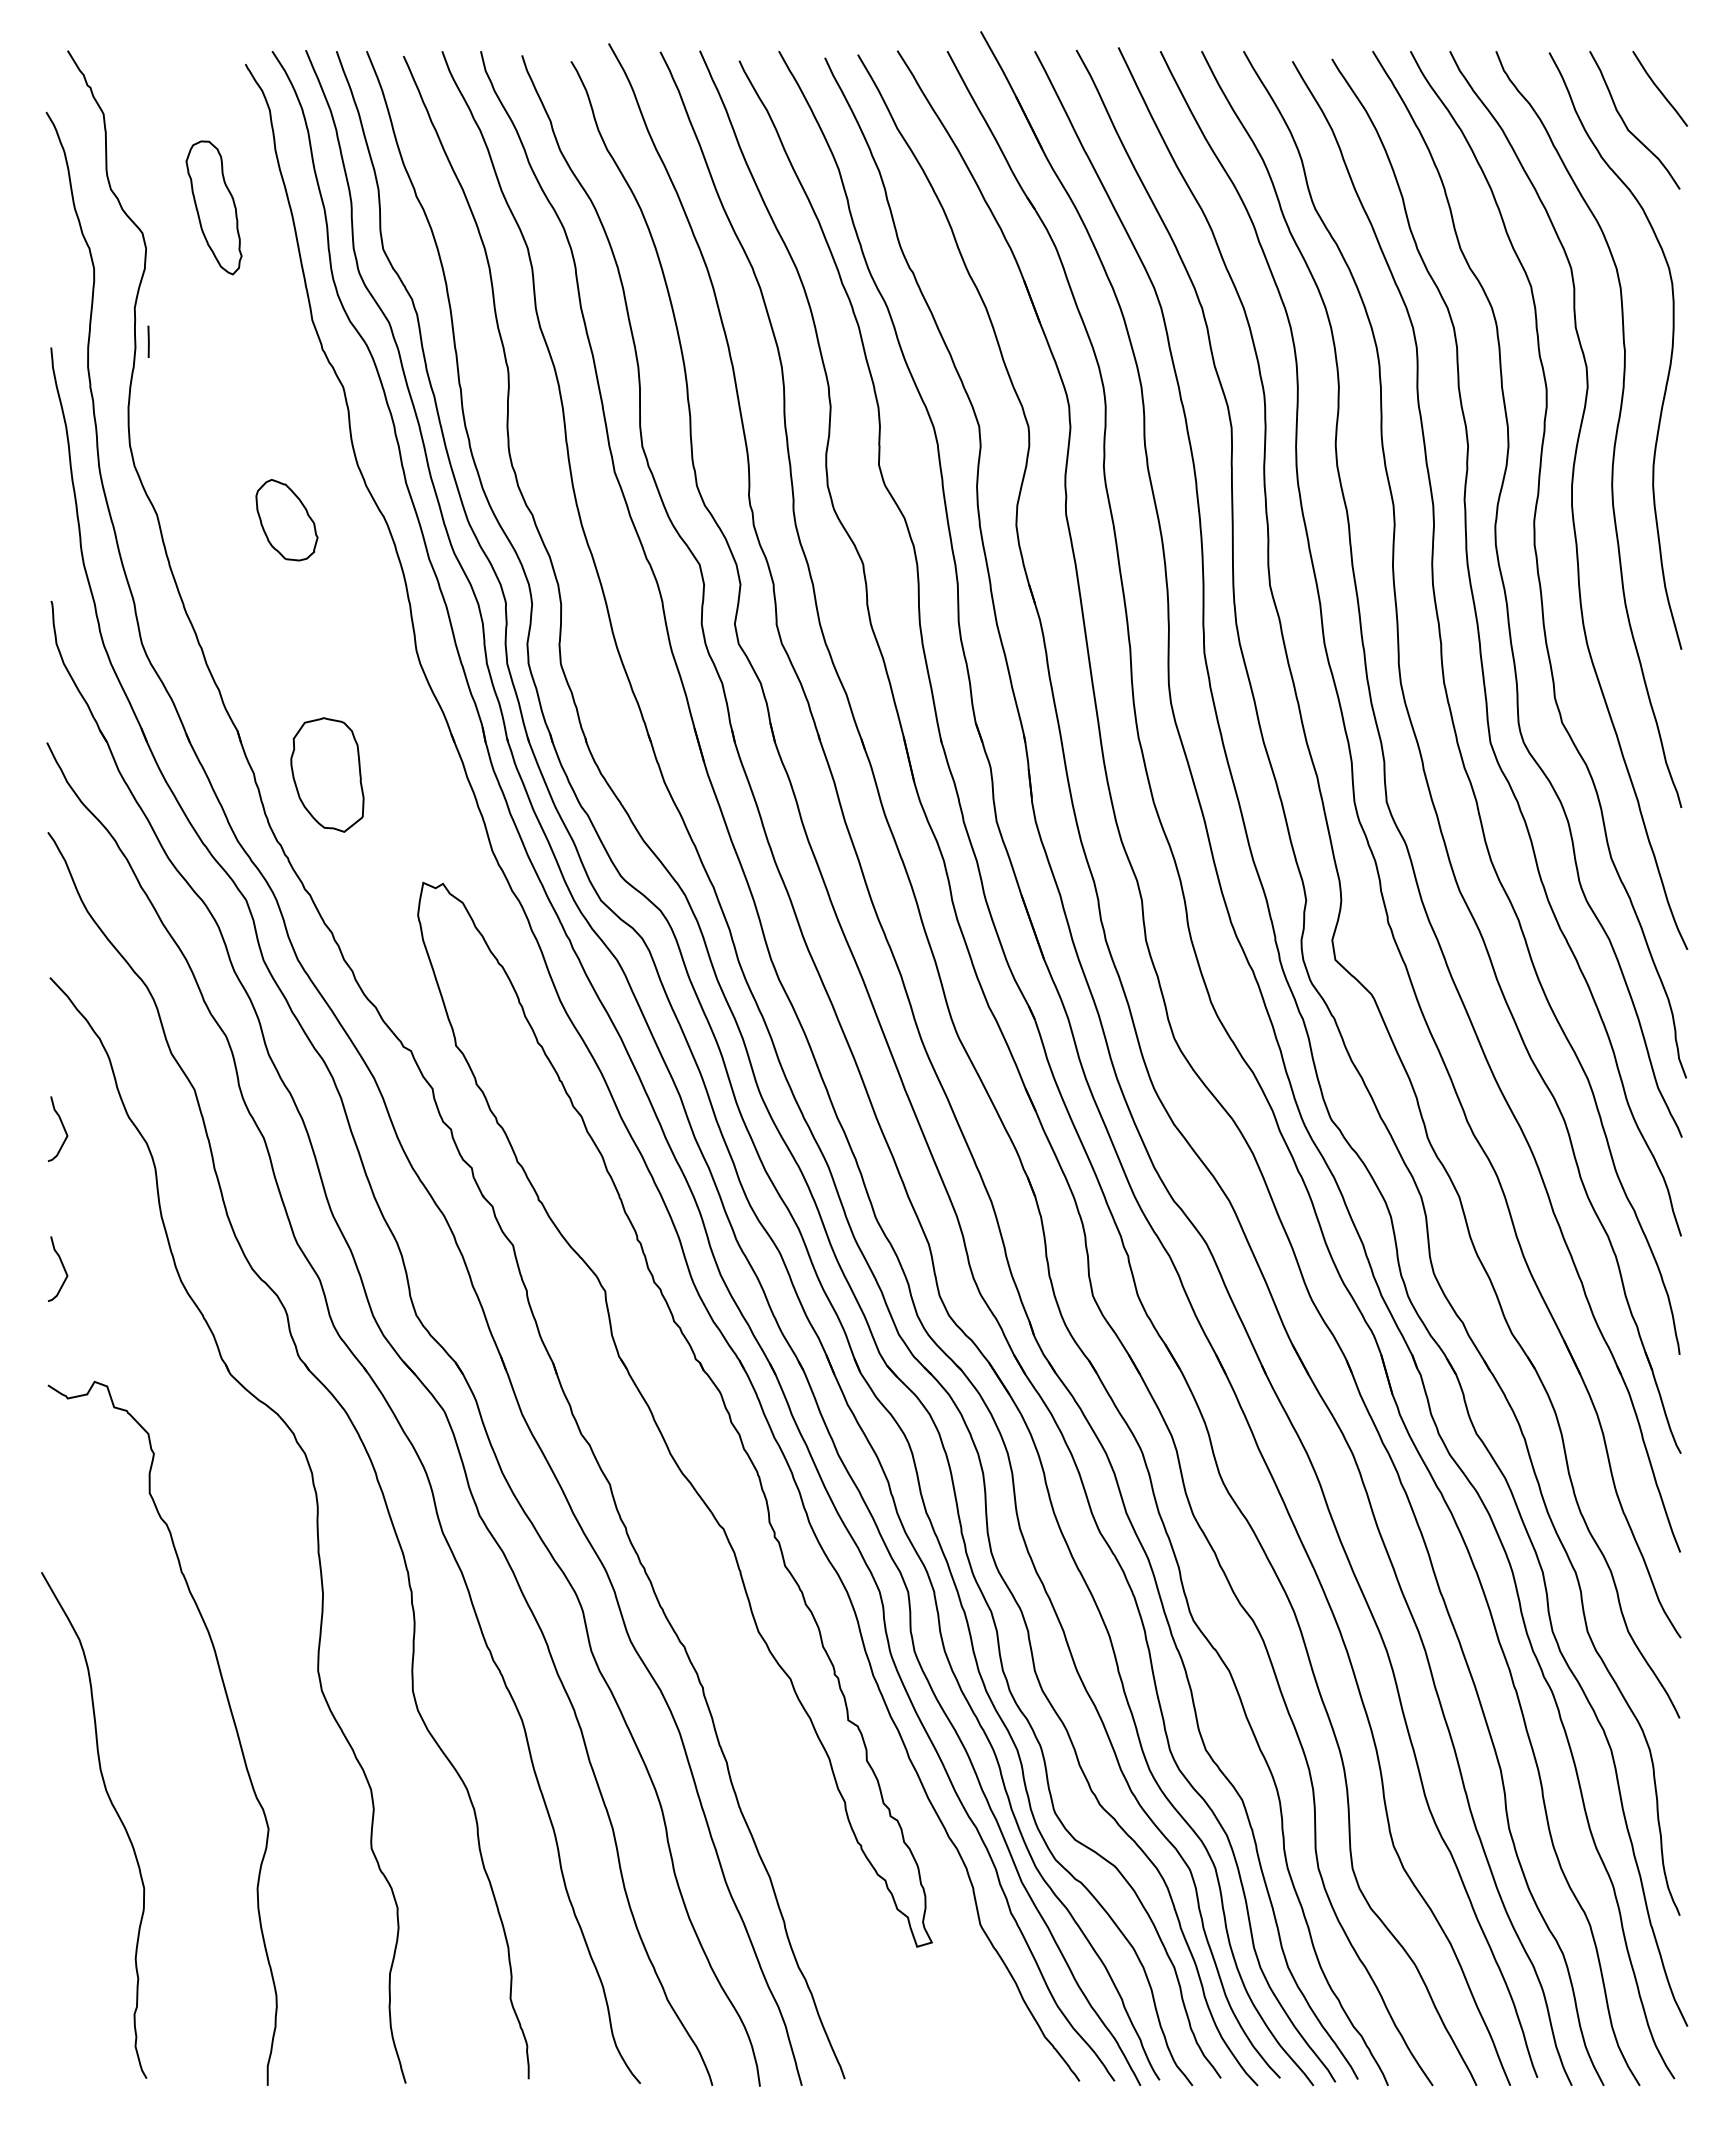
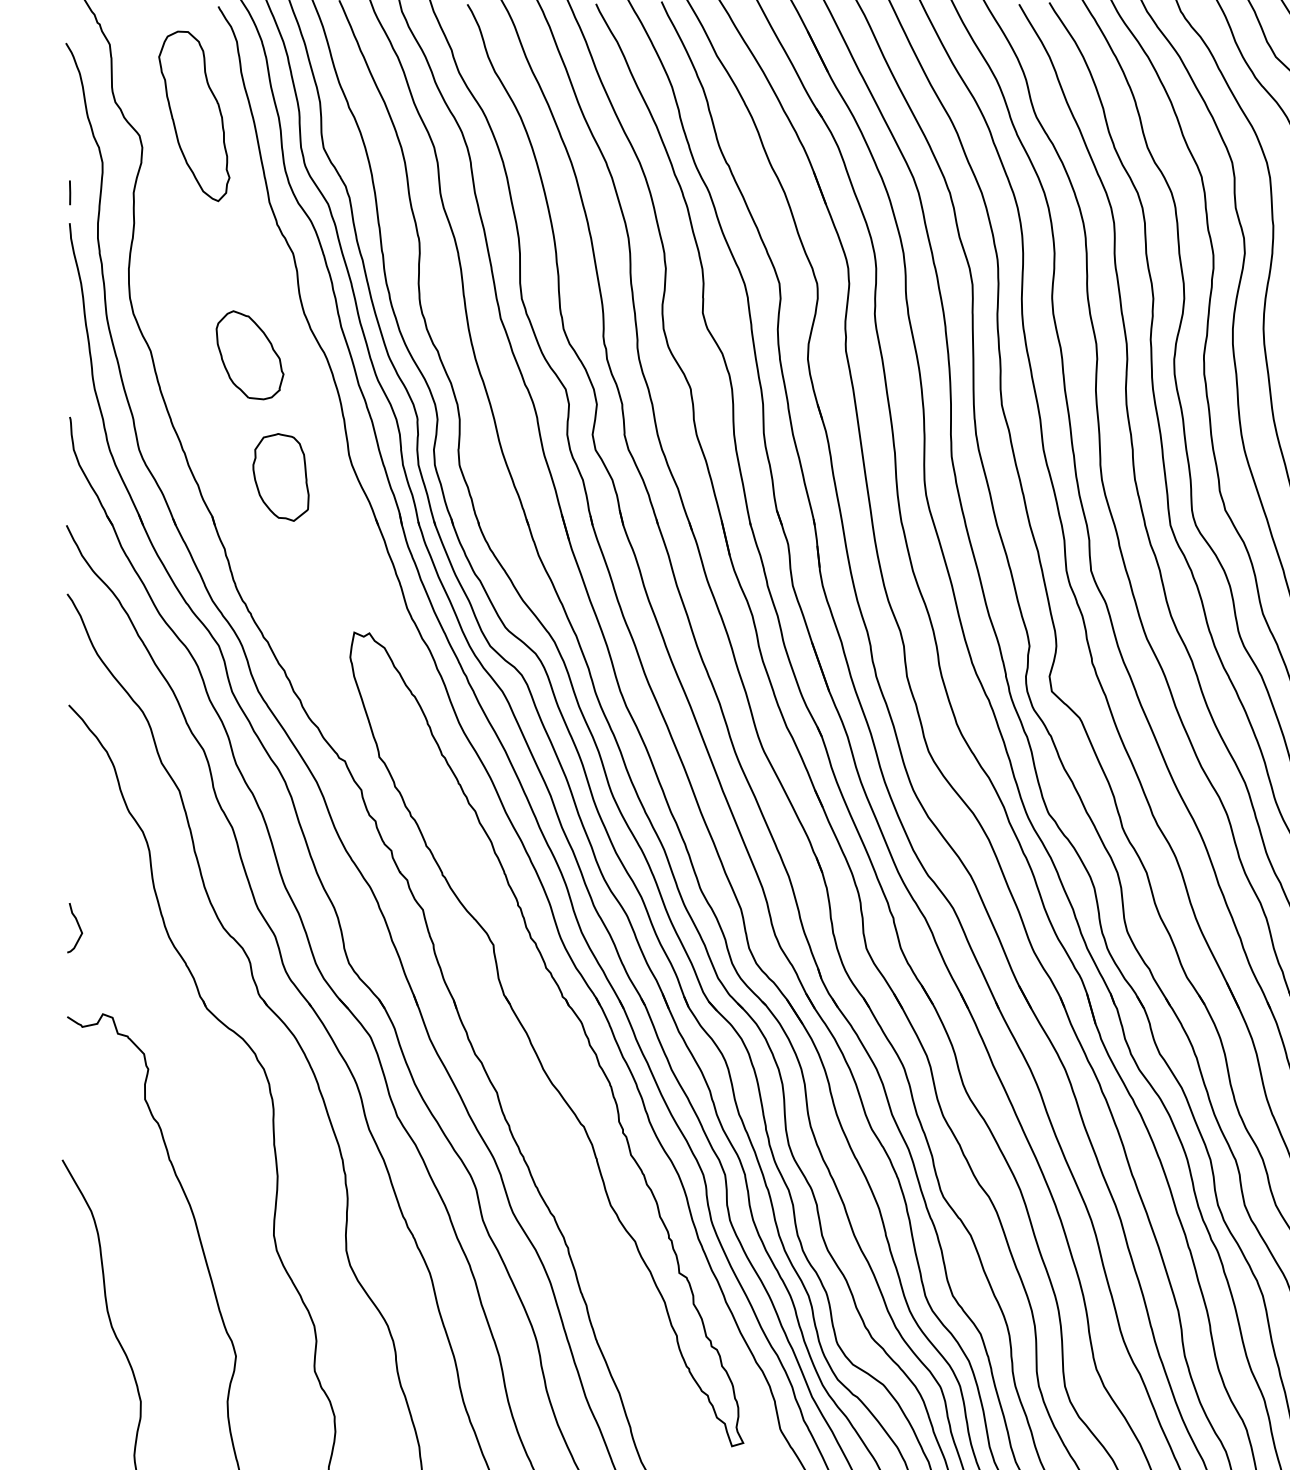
part: (213, 207) -> (193, 116), size x1.67
line: (148, 341) -> (69, 192), moved
part: (286, 519) -> (249, 354), size x1.43
part: (327, 774) -> (281, 477), moved
curve: (62, 1126) -> (78, 818), removed

